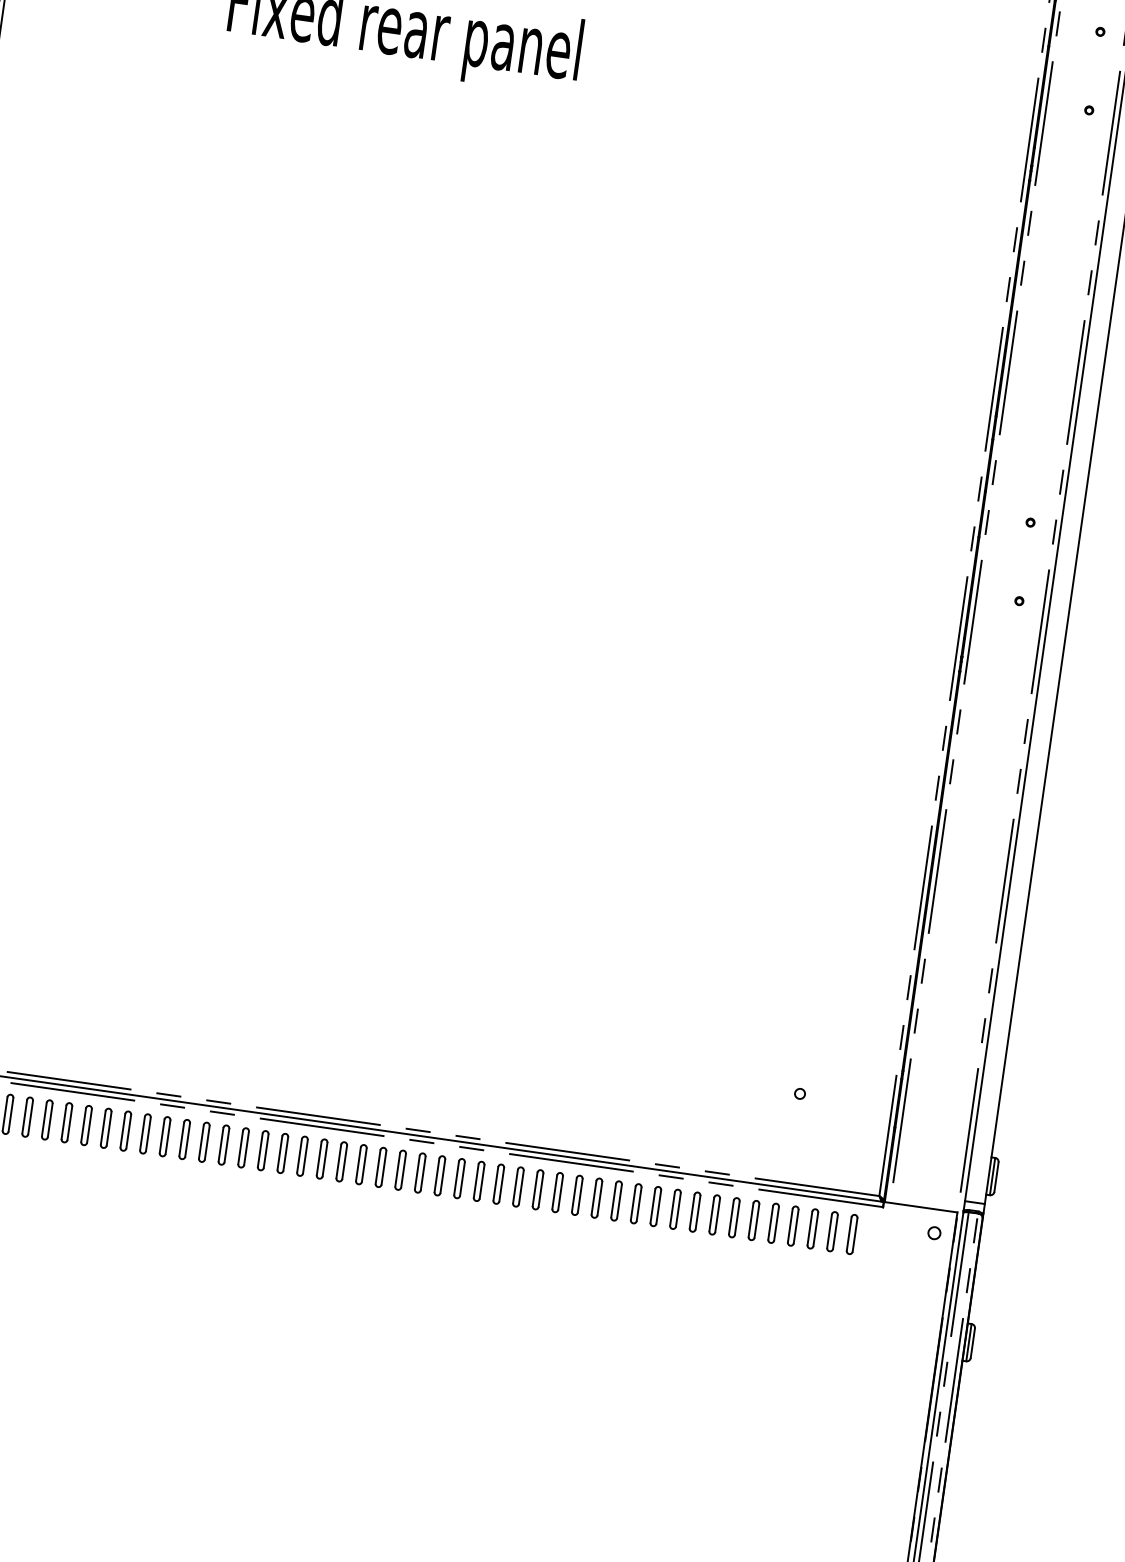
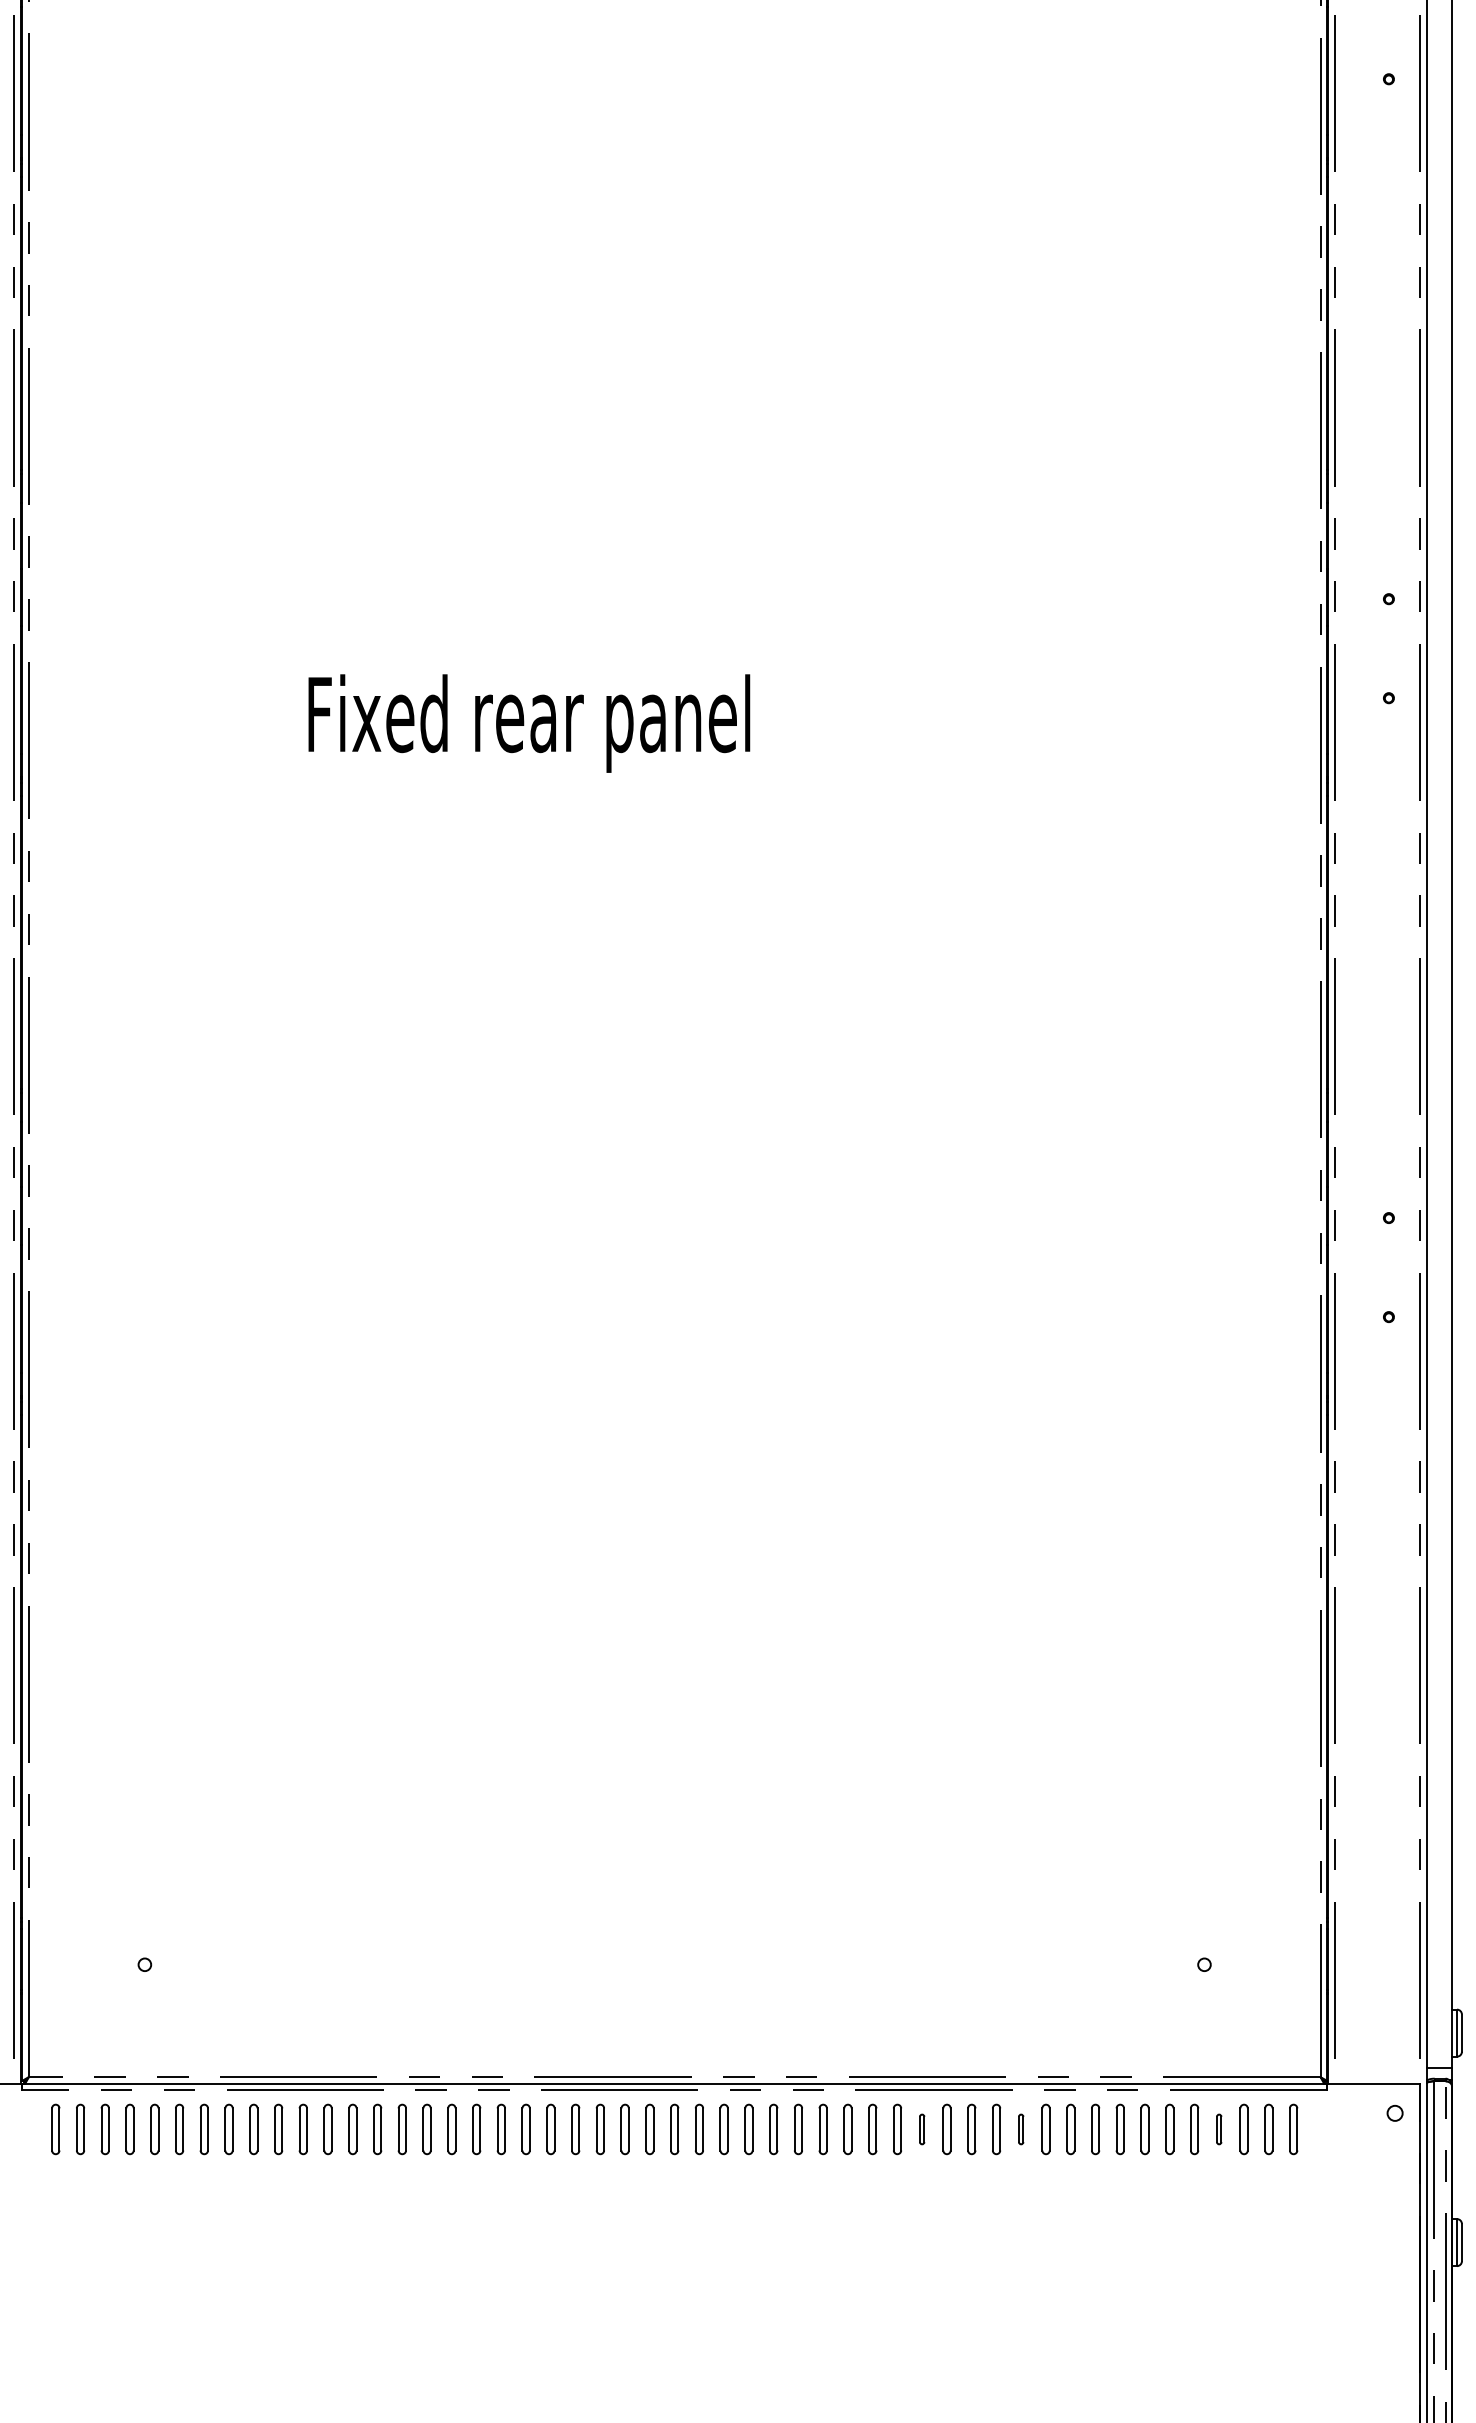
part: (557, 1192) -> (921, 2129), size x0.6
part: (635, 1203) -> (1020, 2129), size x0.6
part: (792, 1226) -> (1218, 2129), size x0.6

